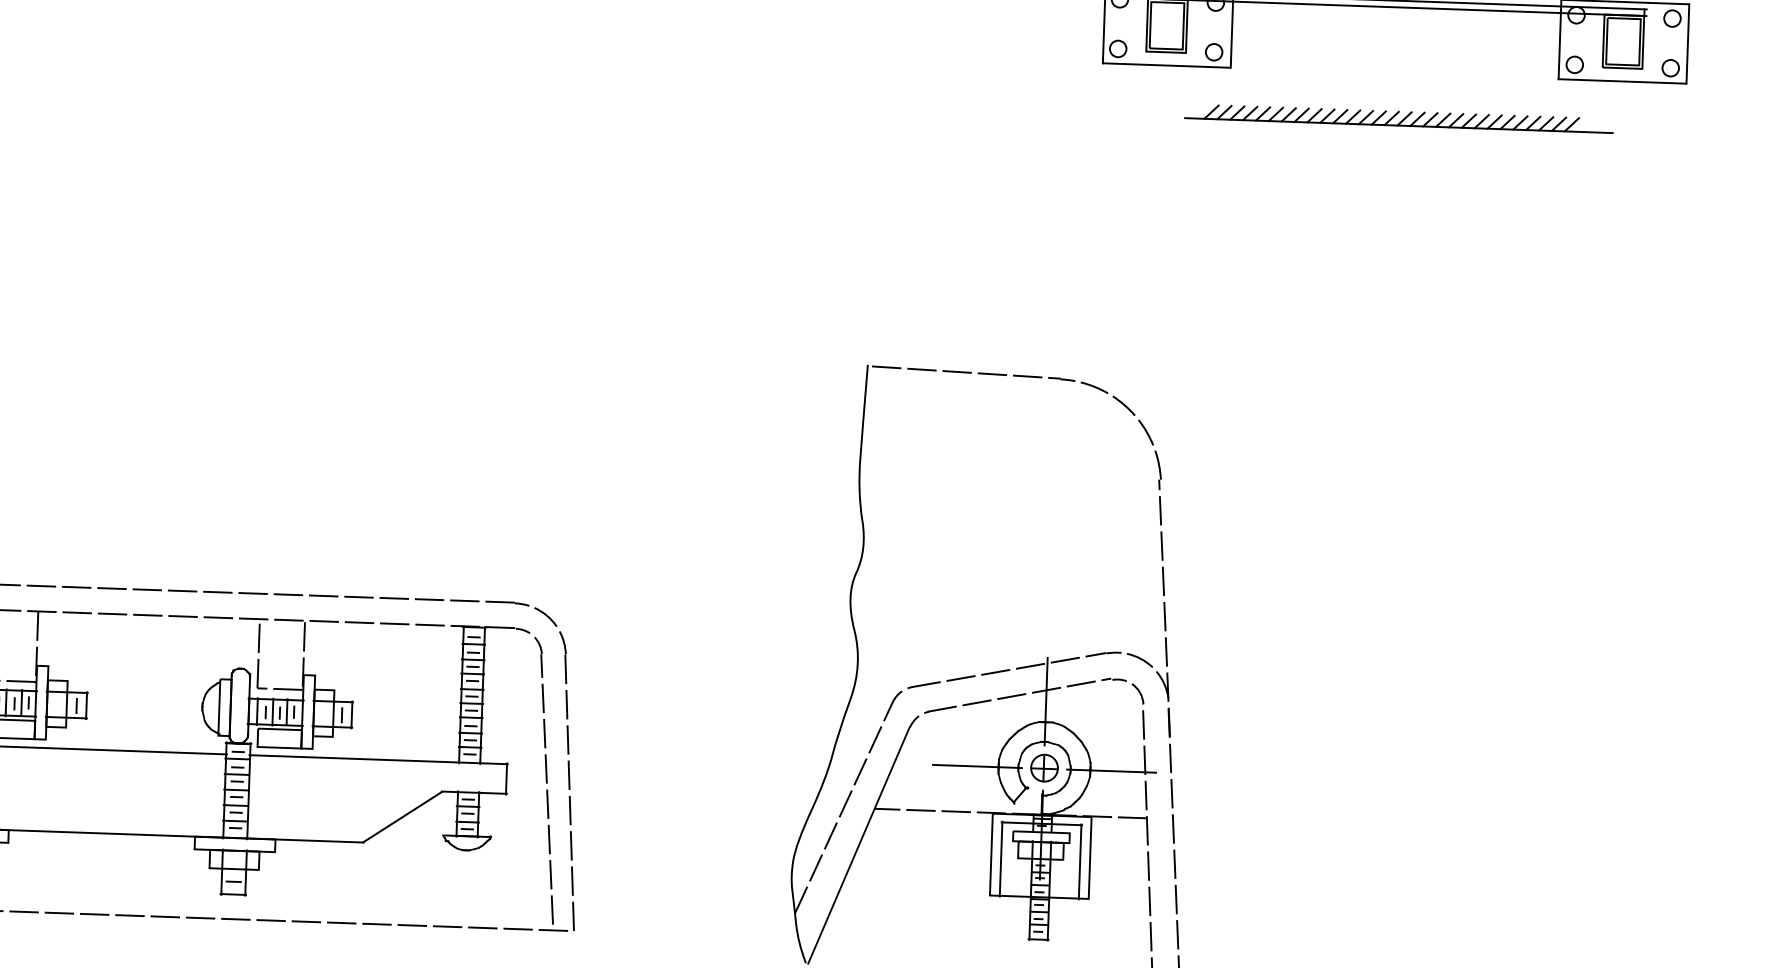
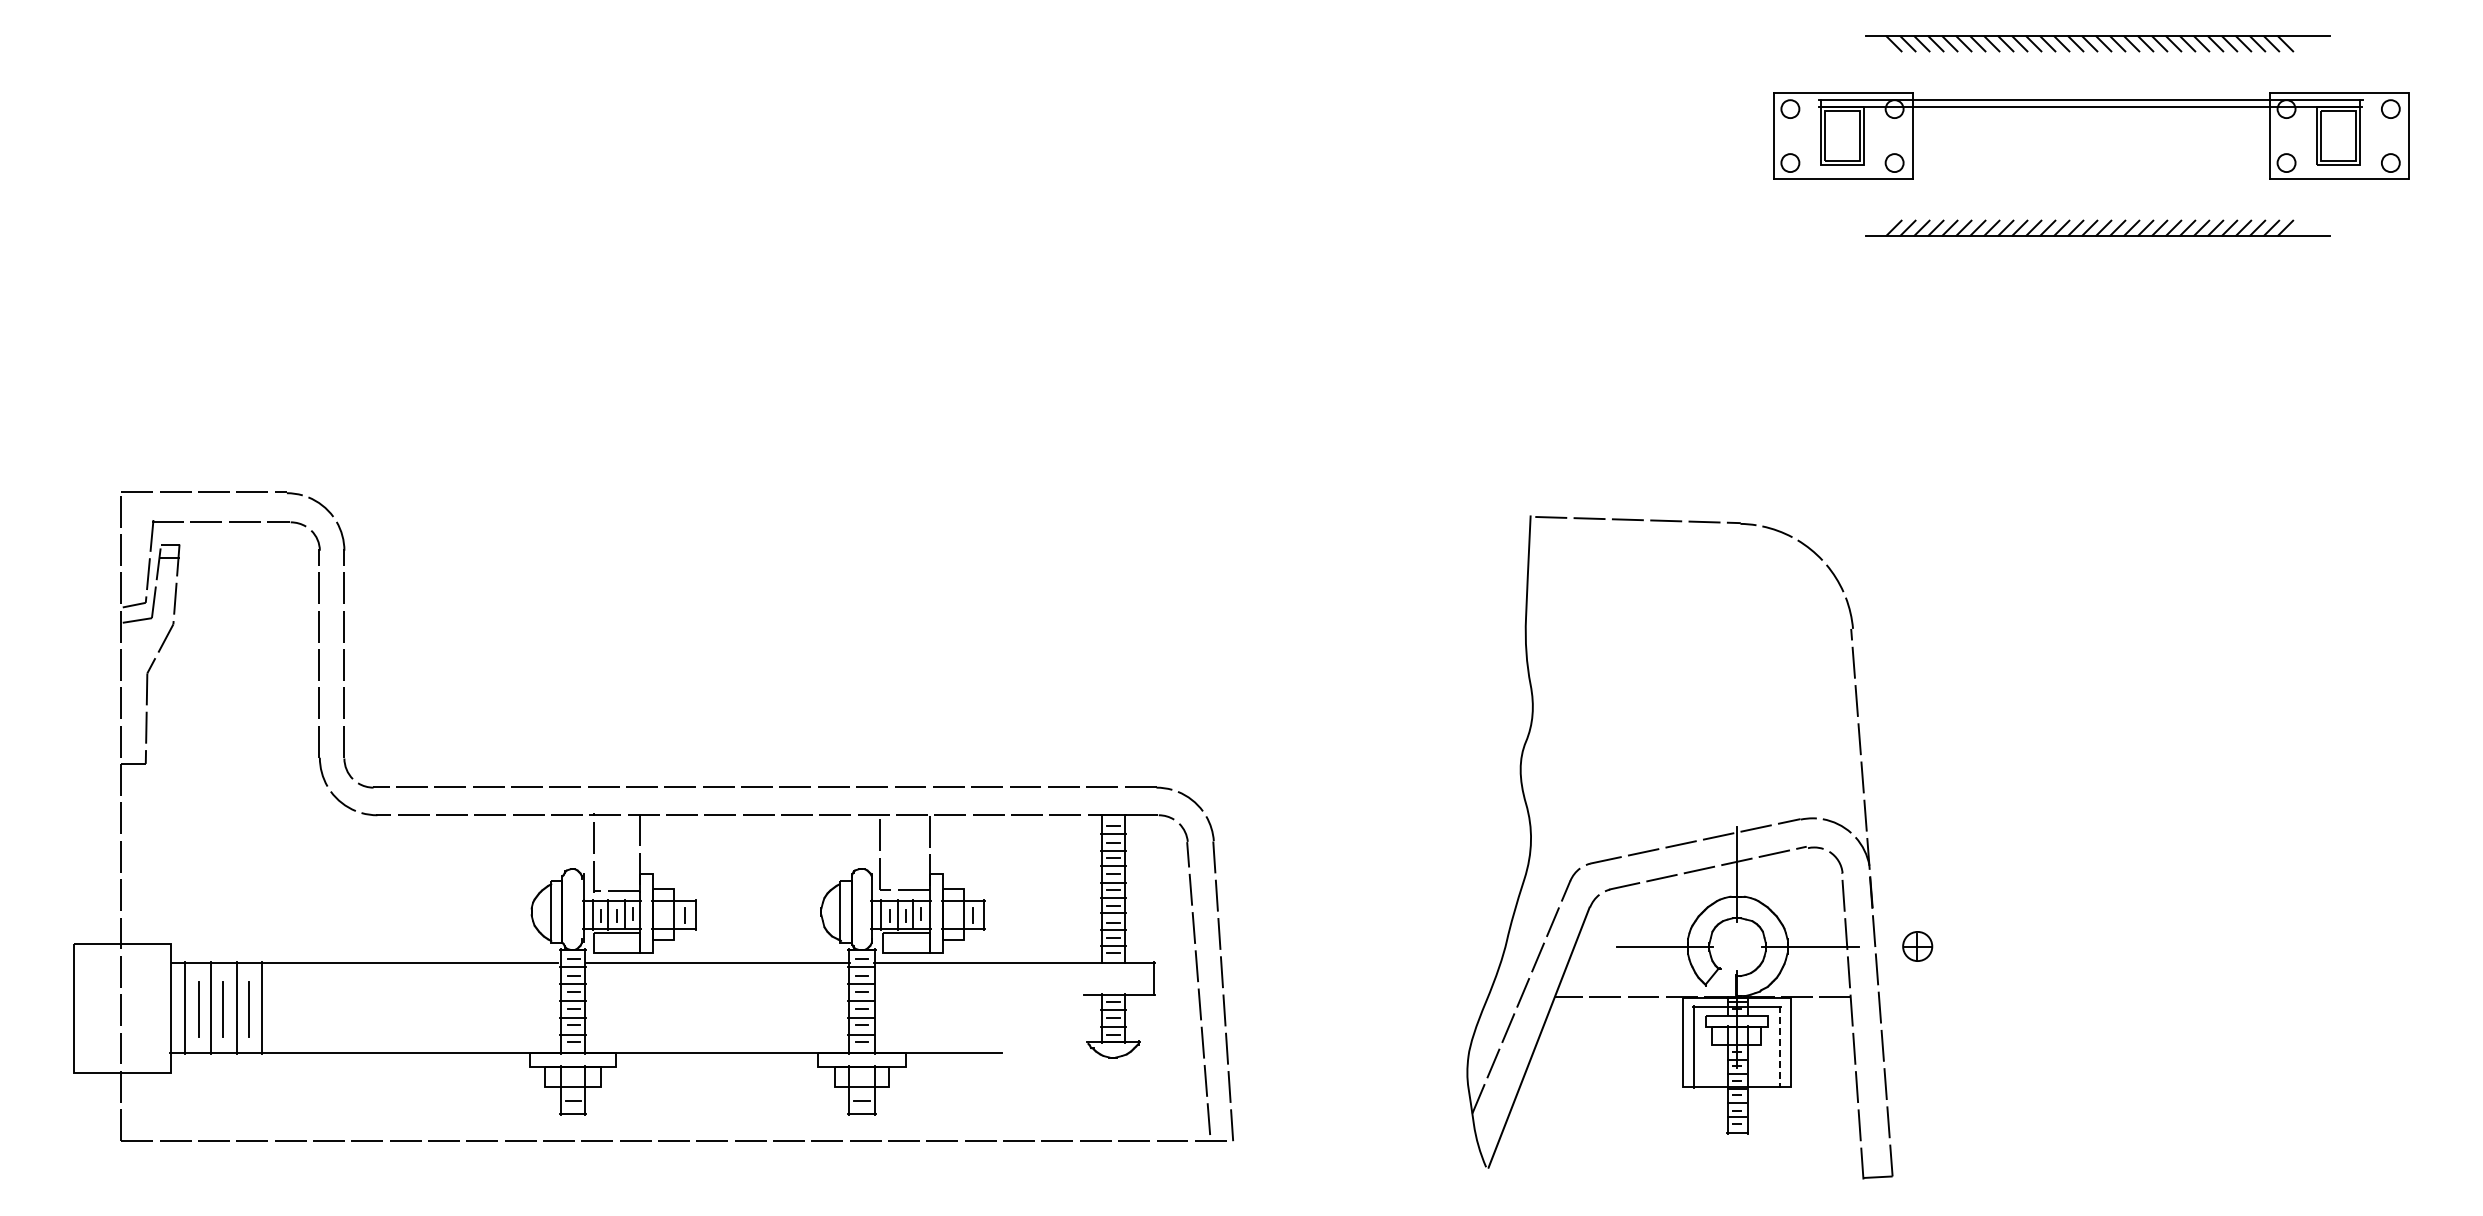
part: (1044, 768) -> (1917, 946), moved
fill: (402, 816) -> (1042, 1023), removed
line: (1079, 861) -> (1779, 1046), solid -> dashed

